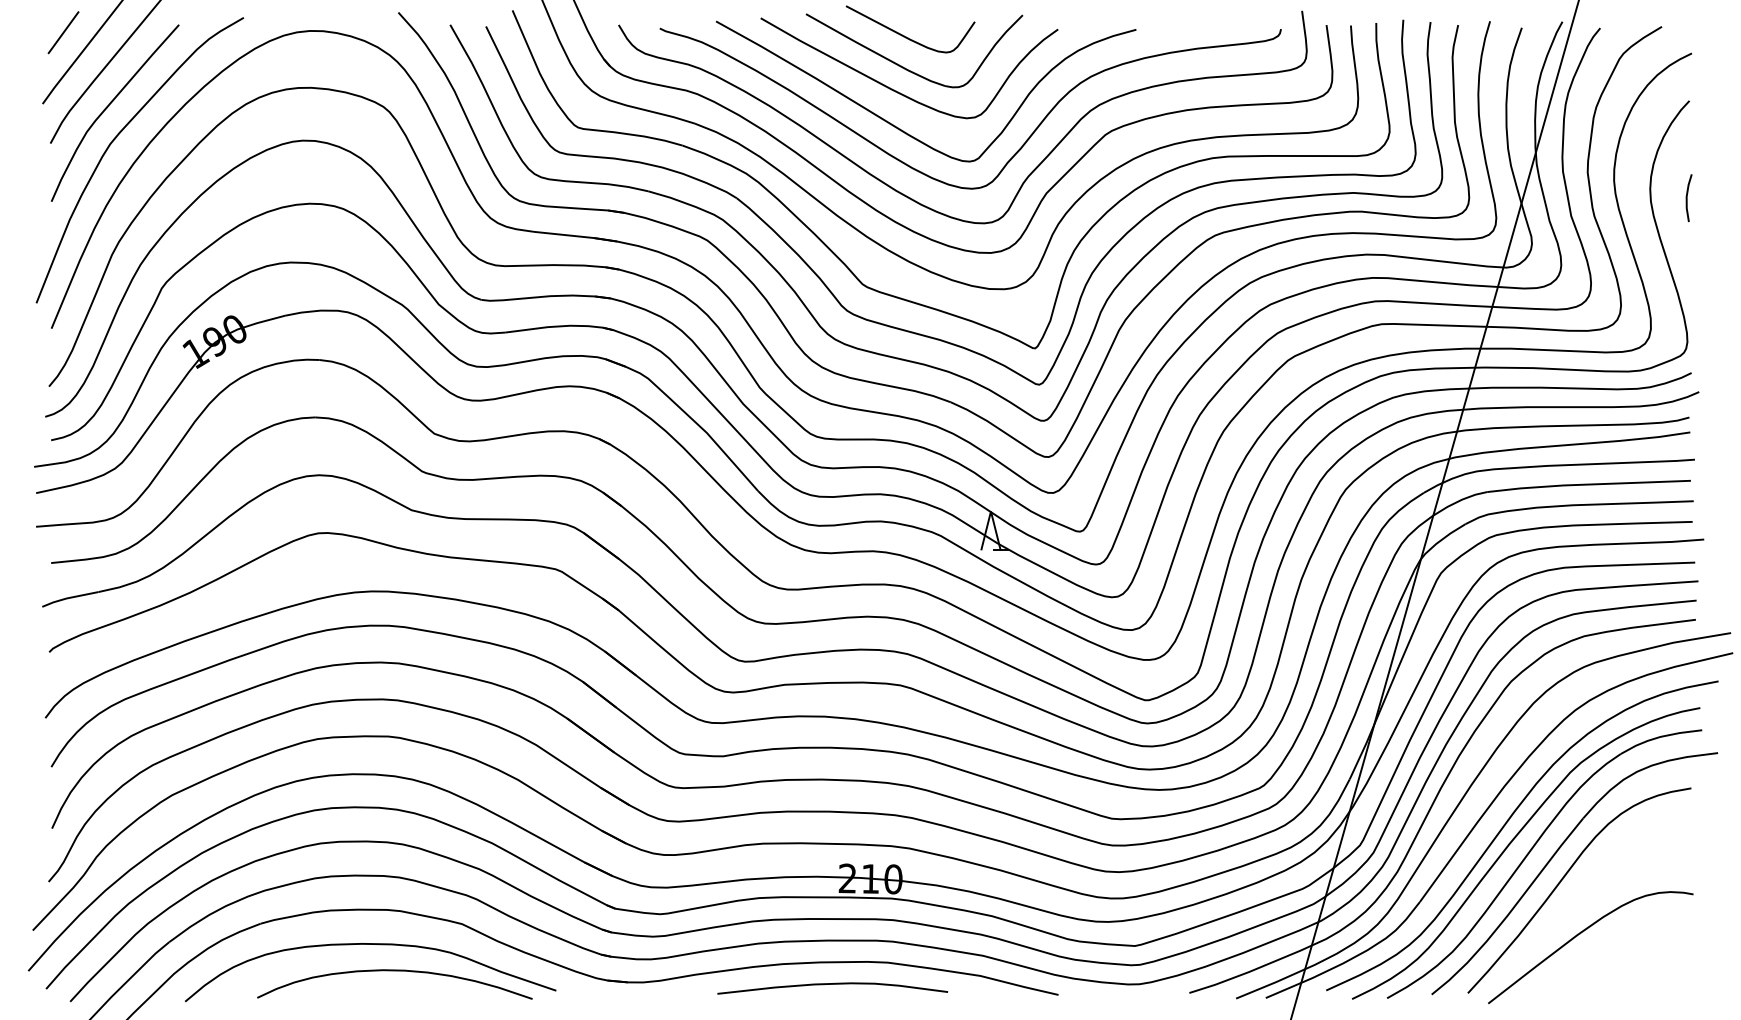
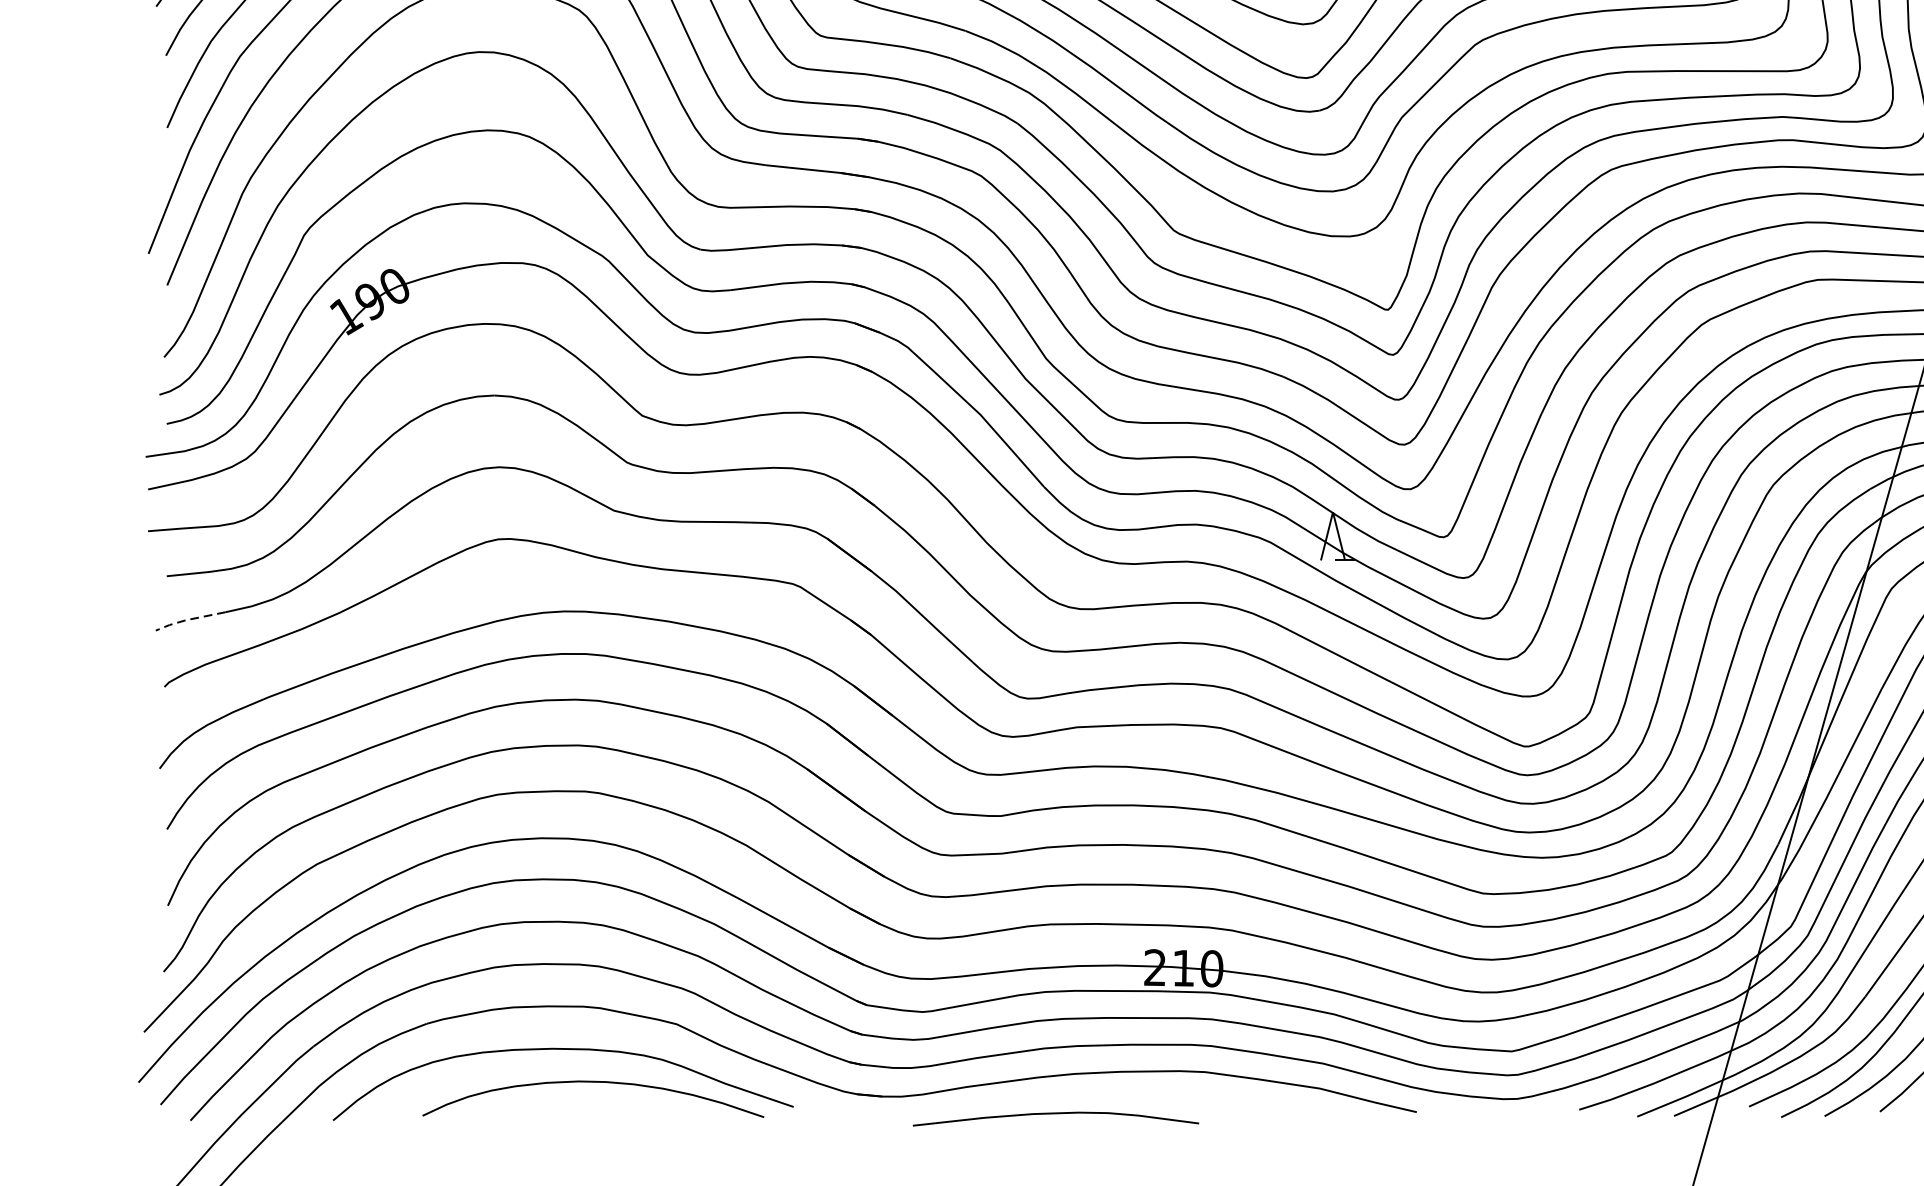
line: (68, 598) -> (188, 620), solid -> dashed
curve: (832, 984) -> (1055, 1114), moved

